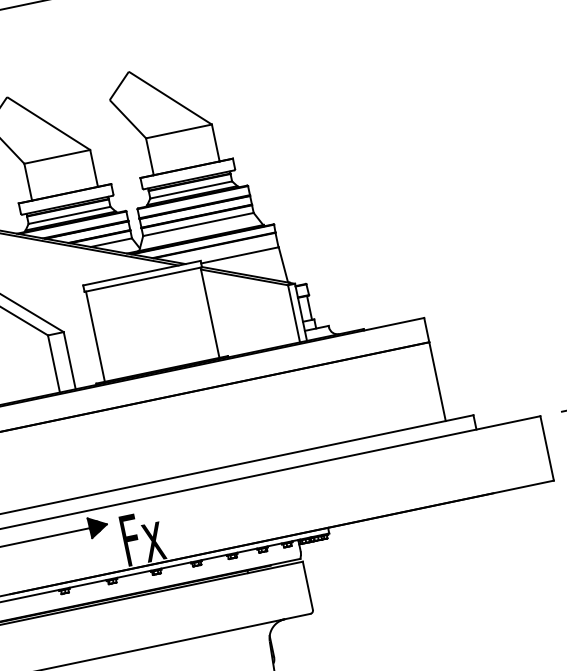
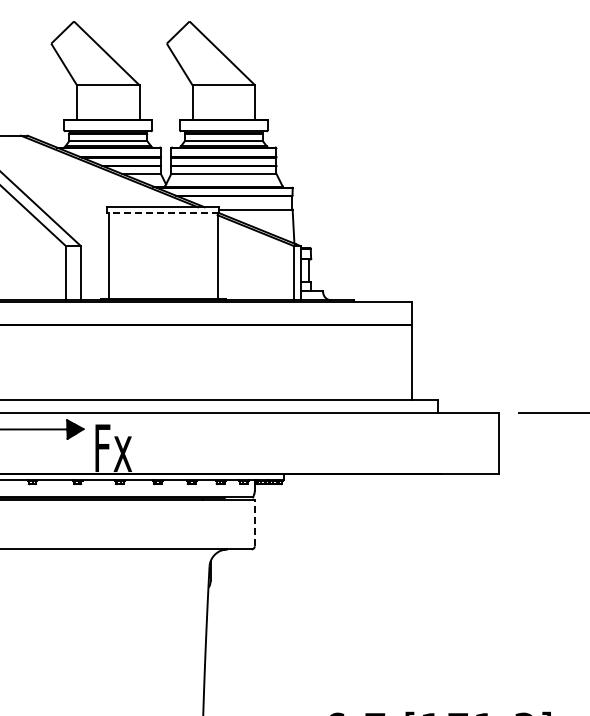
line: (143, 279) -> (163, 213), solid -> dashed
line: (307, 586) -> (254, 523), solid -> dashed

